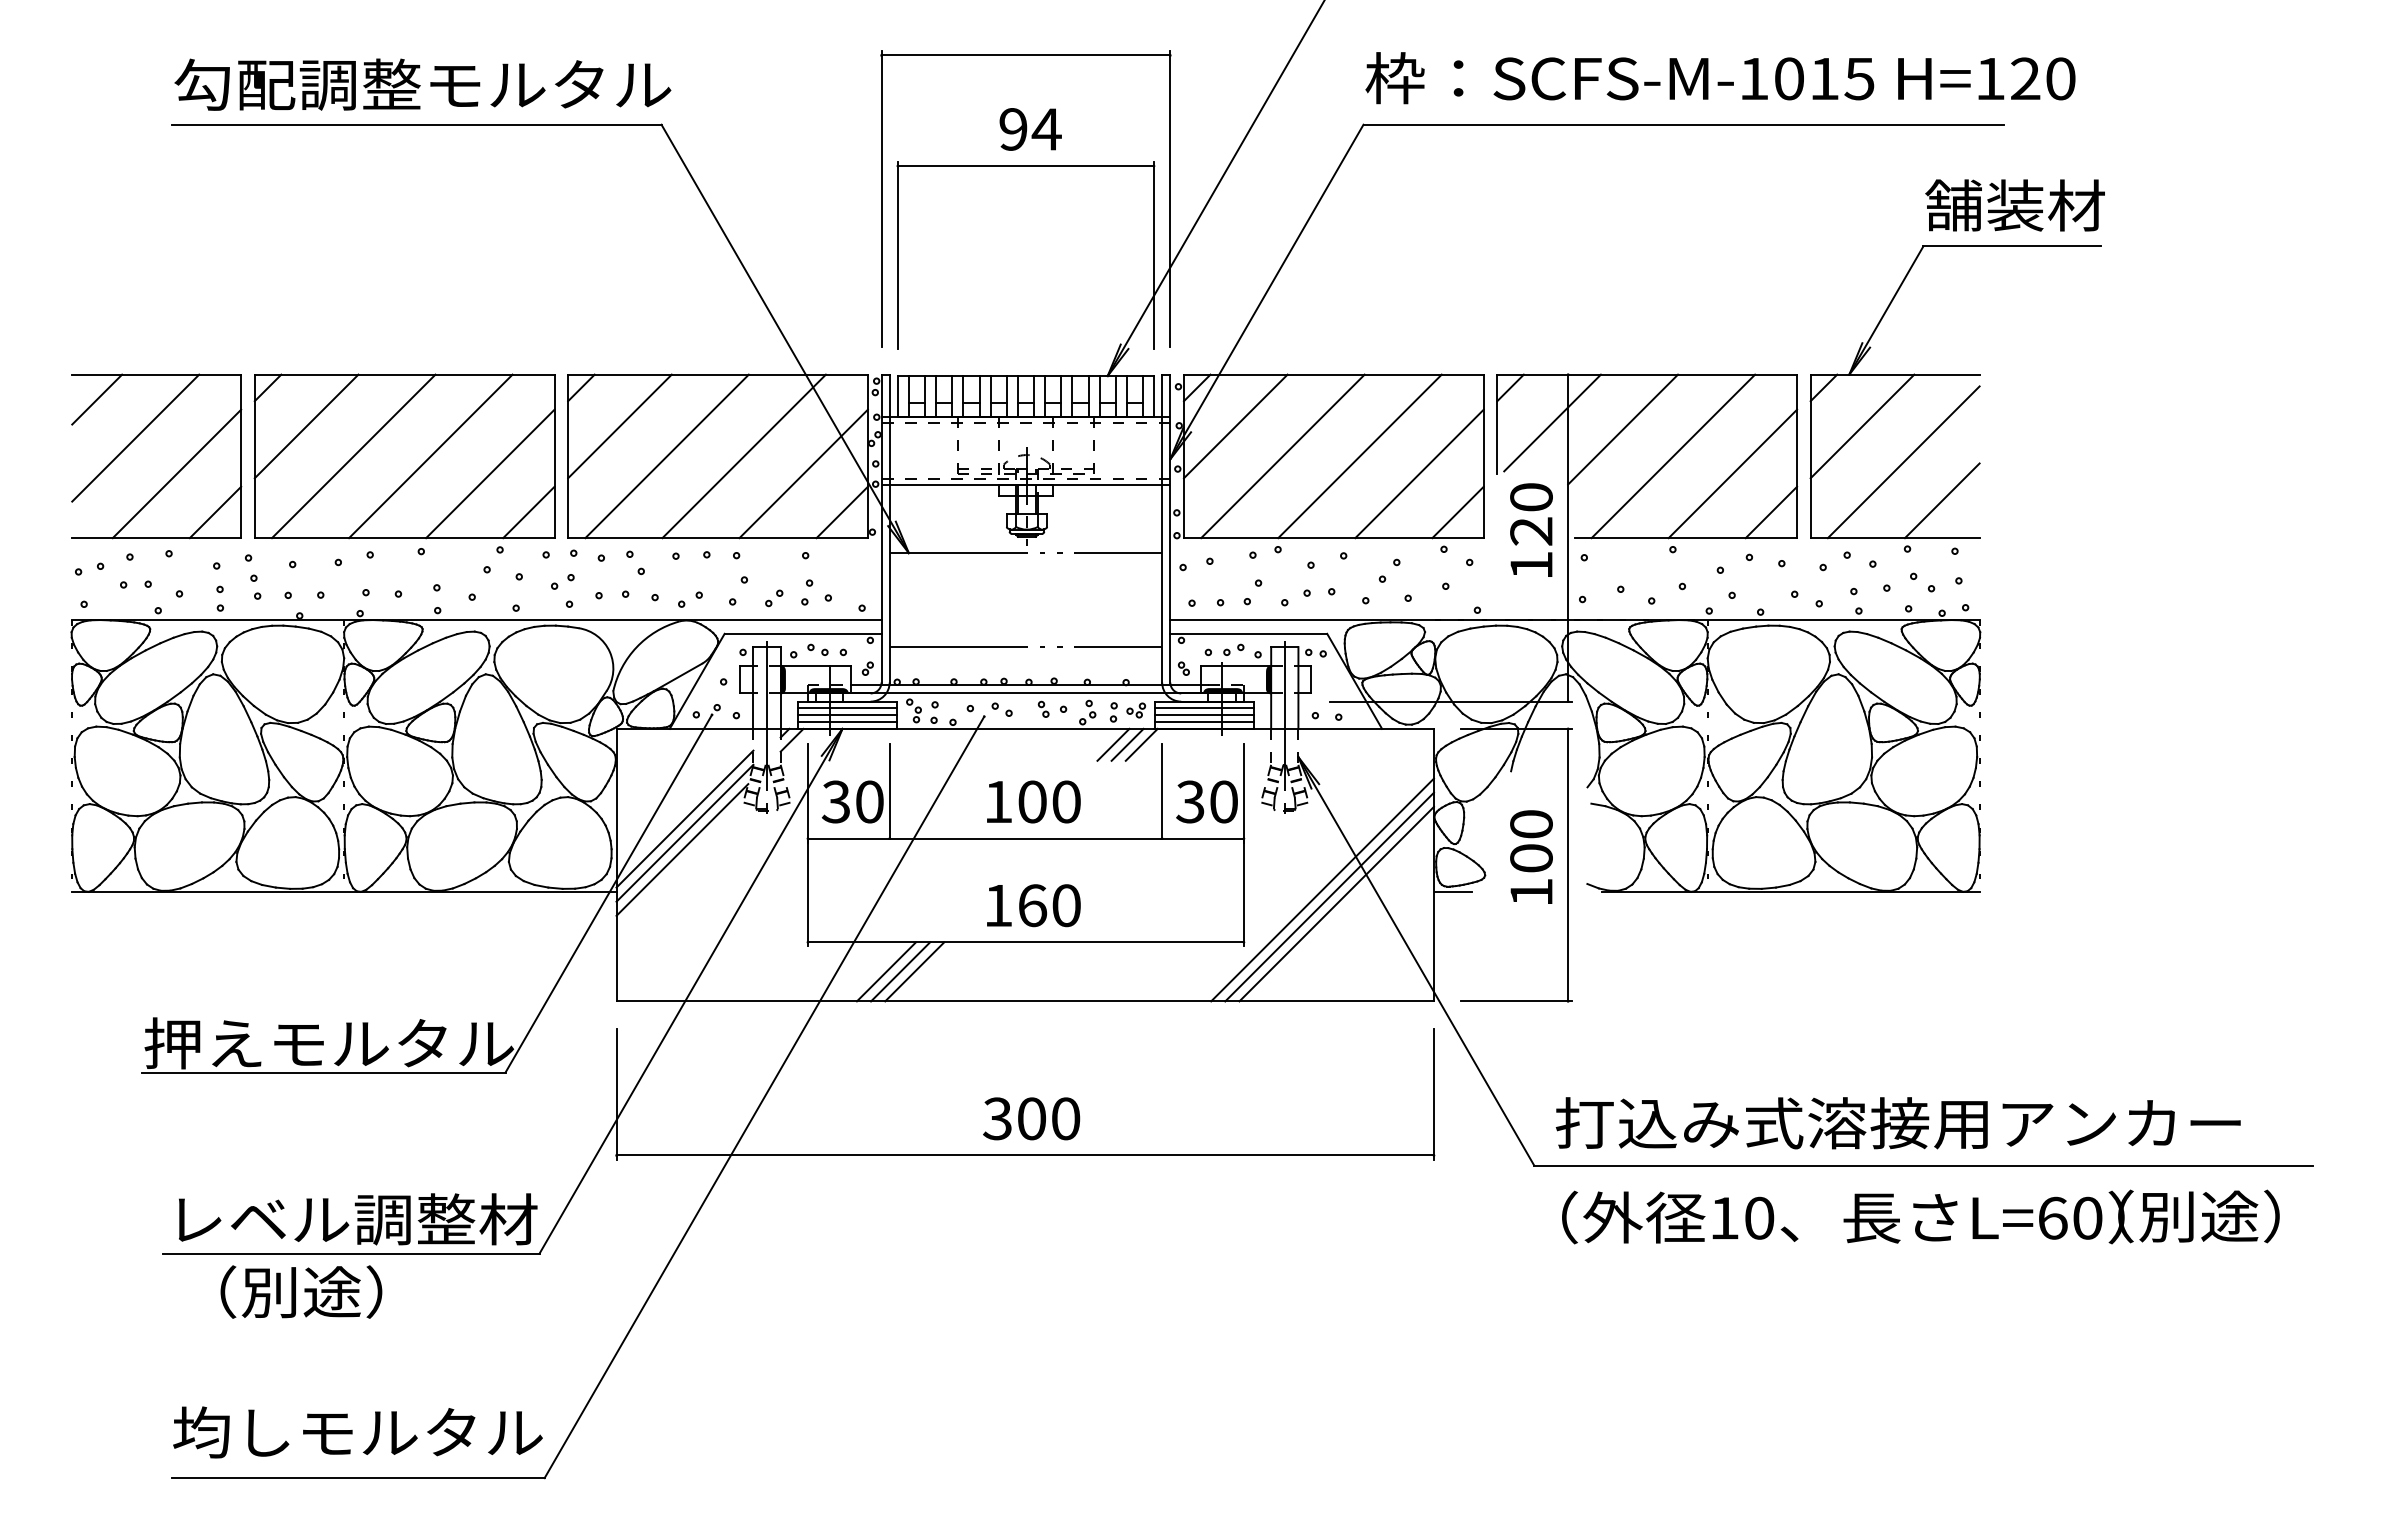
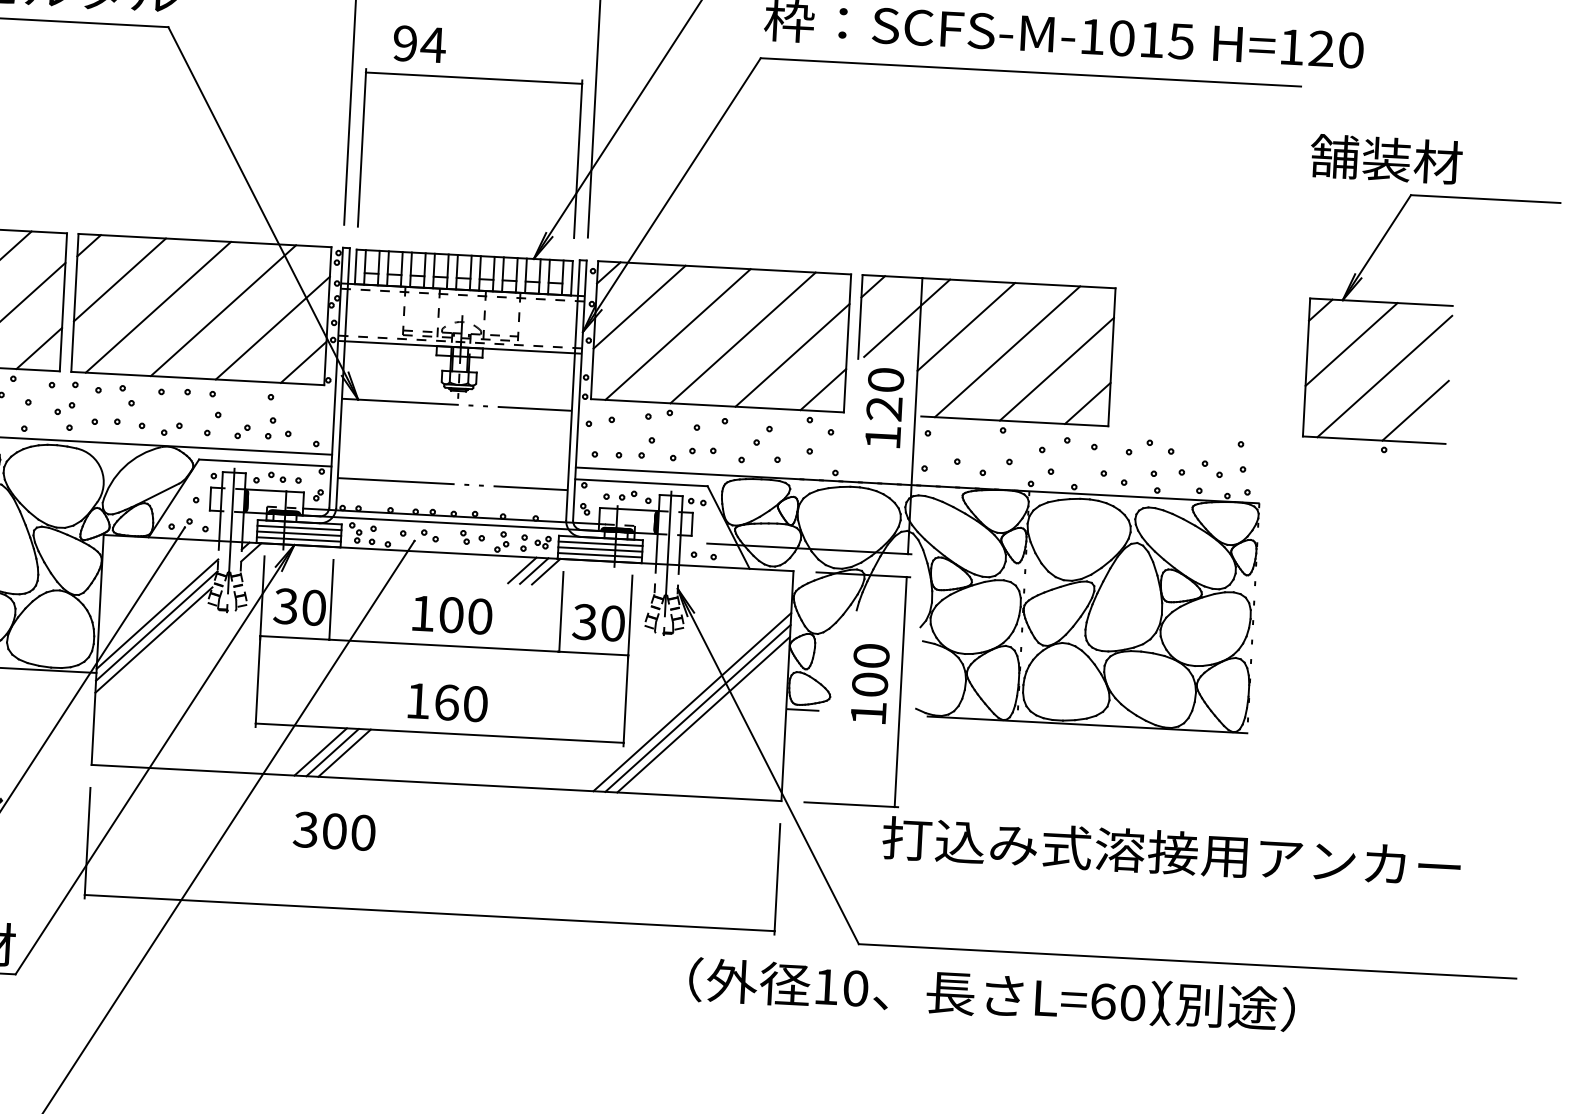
text: (1030, 129) -> (419, 44), moved
text: (2014, 205) -> (1385, 159), moved
part: (1961, 403) -> (1436, 329), moved
text: (1031, 1118) -> (334, 831), moved
text: (1897, 1123) -> (1170, 852), moved
text: (1920, 1216) -> (991, 994), moved

